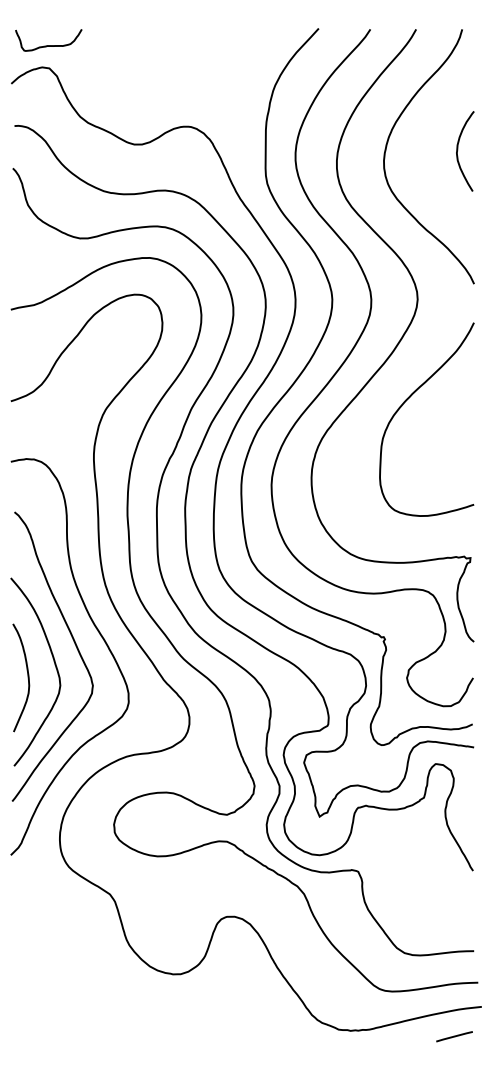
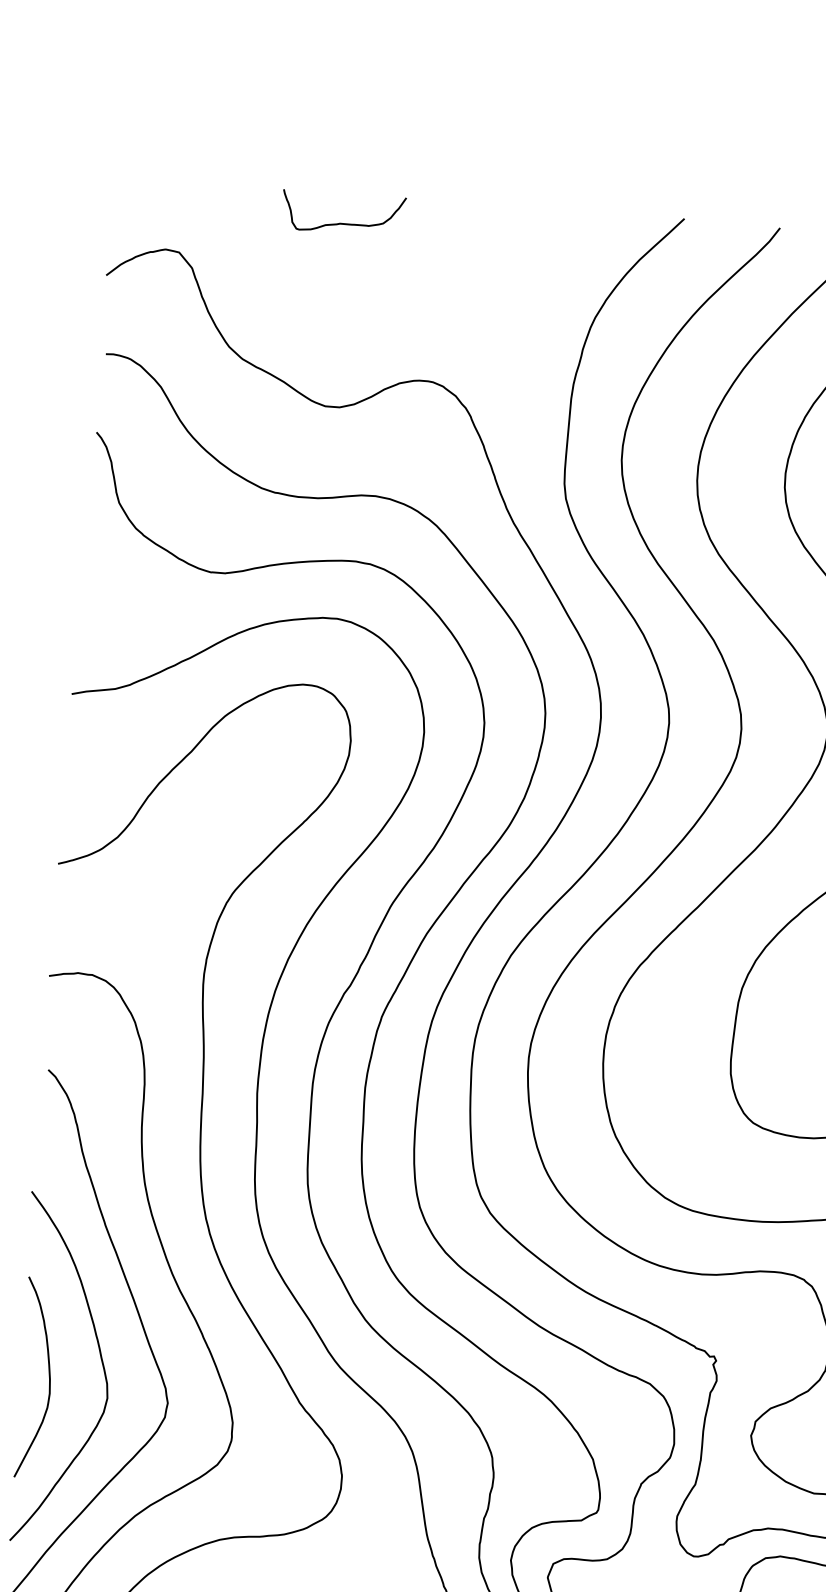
curve: (48, 45) -> (342, 222), moved

